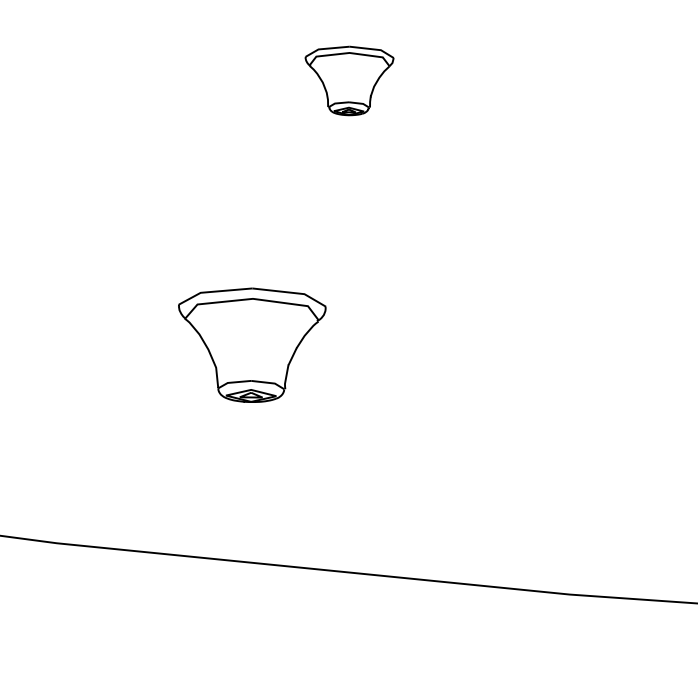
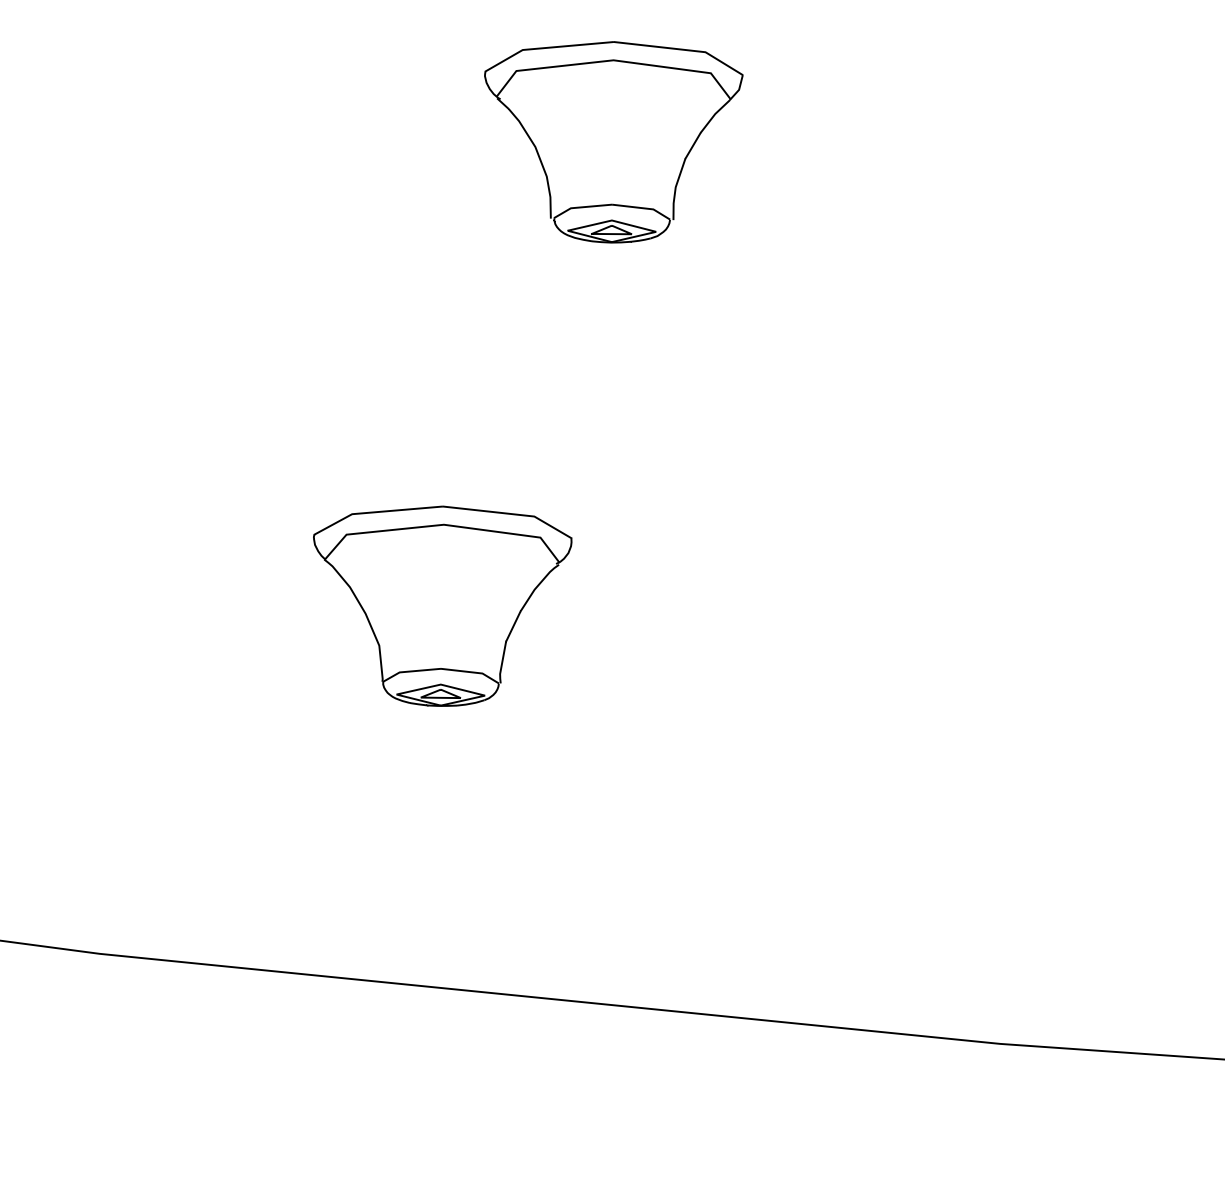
part: (349, 80) -> (613, 141), size x1.67

